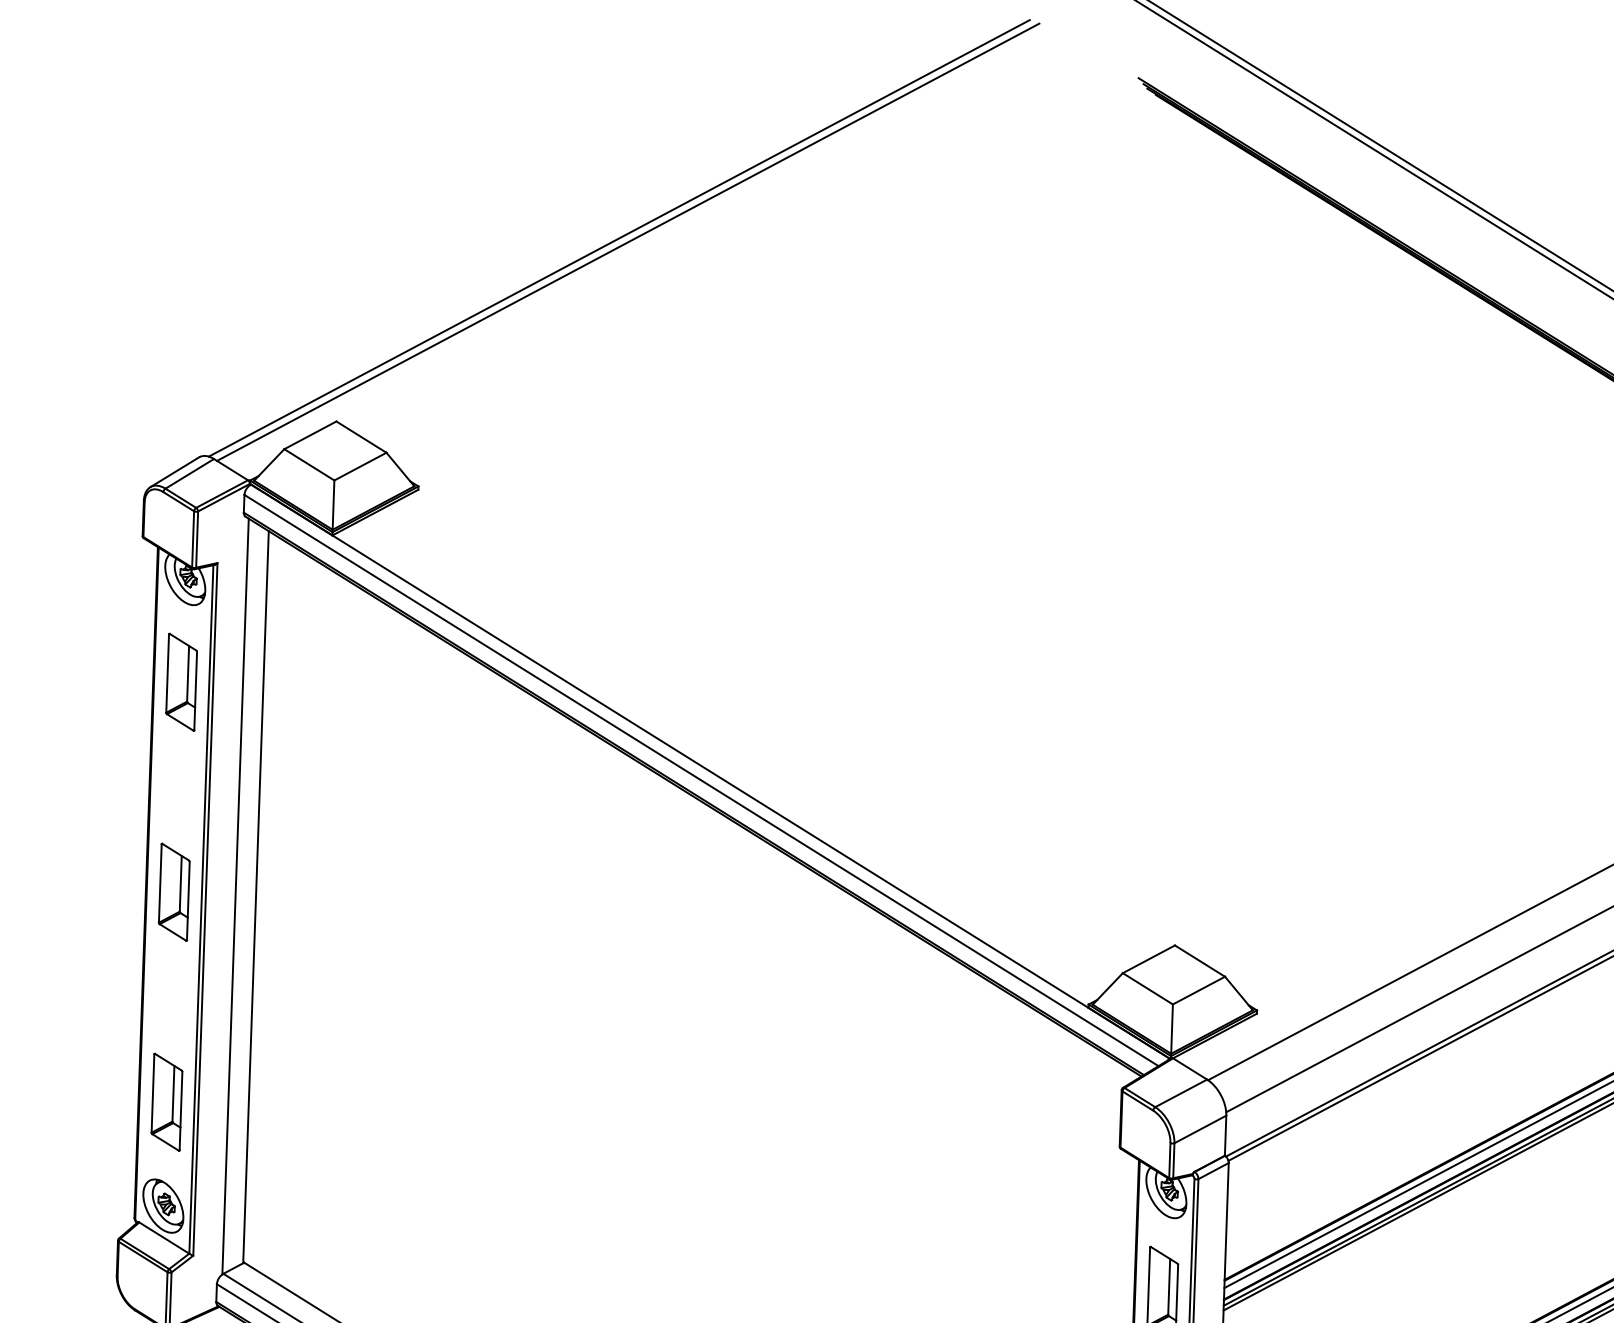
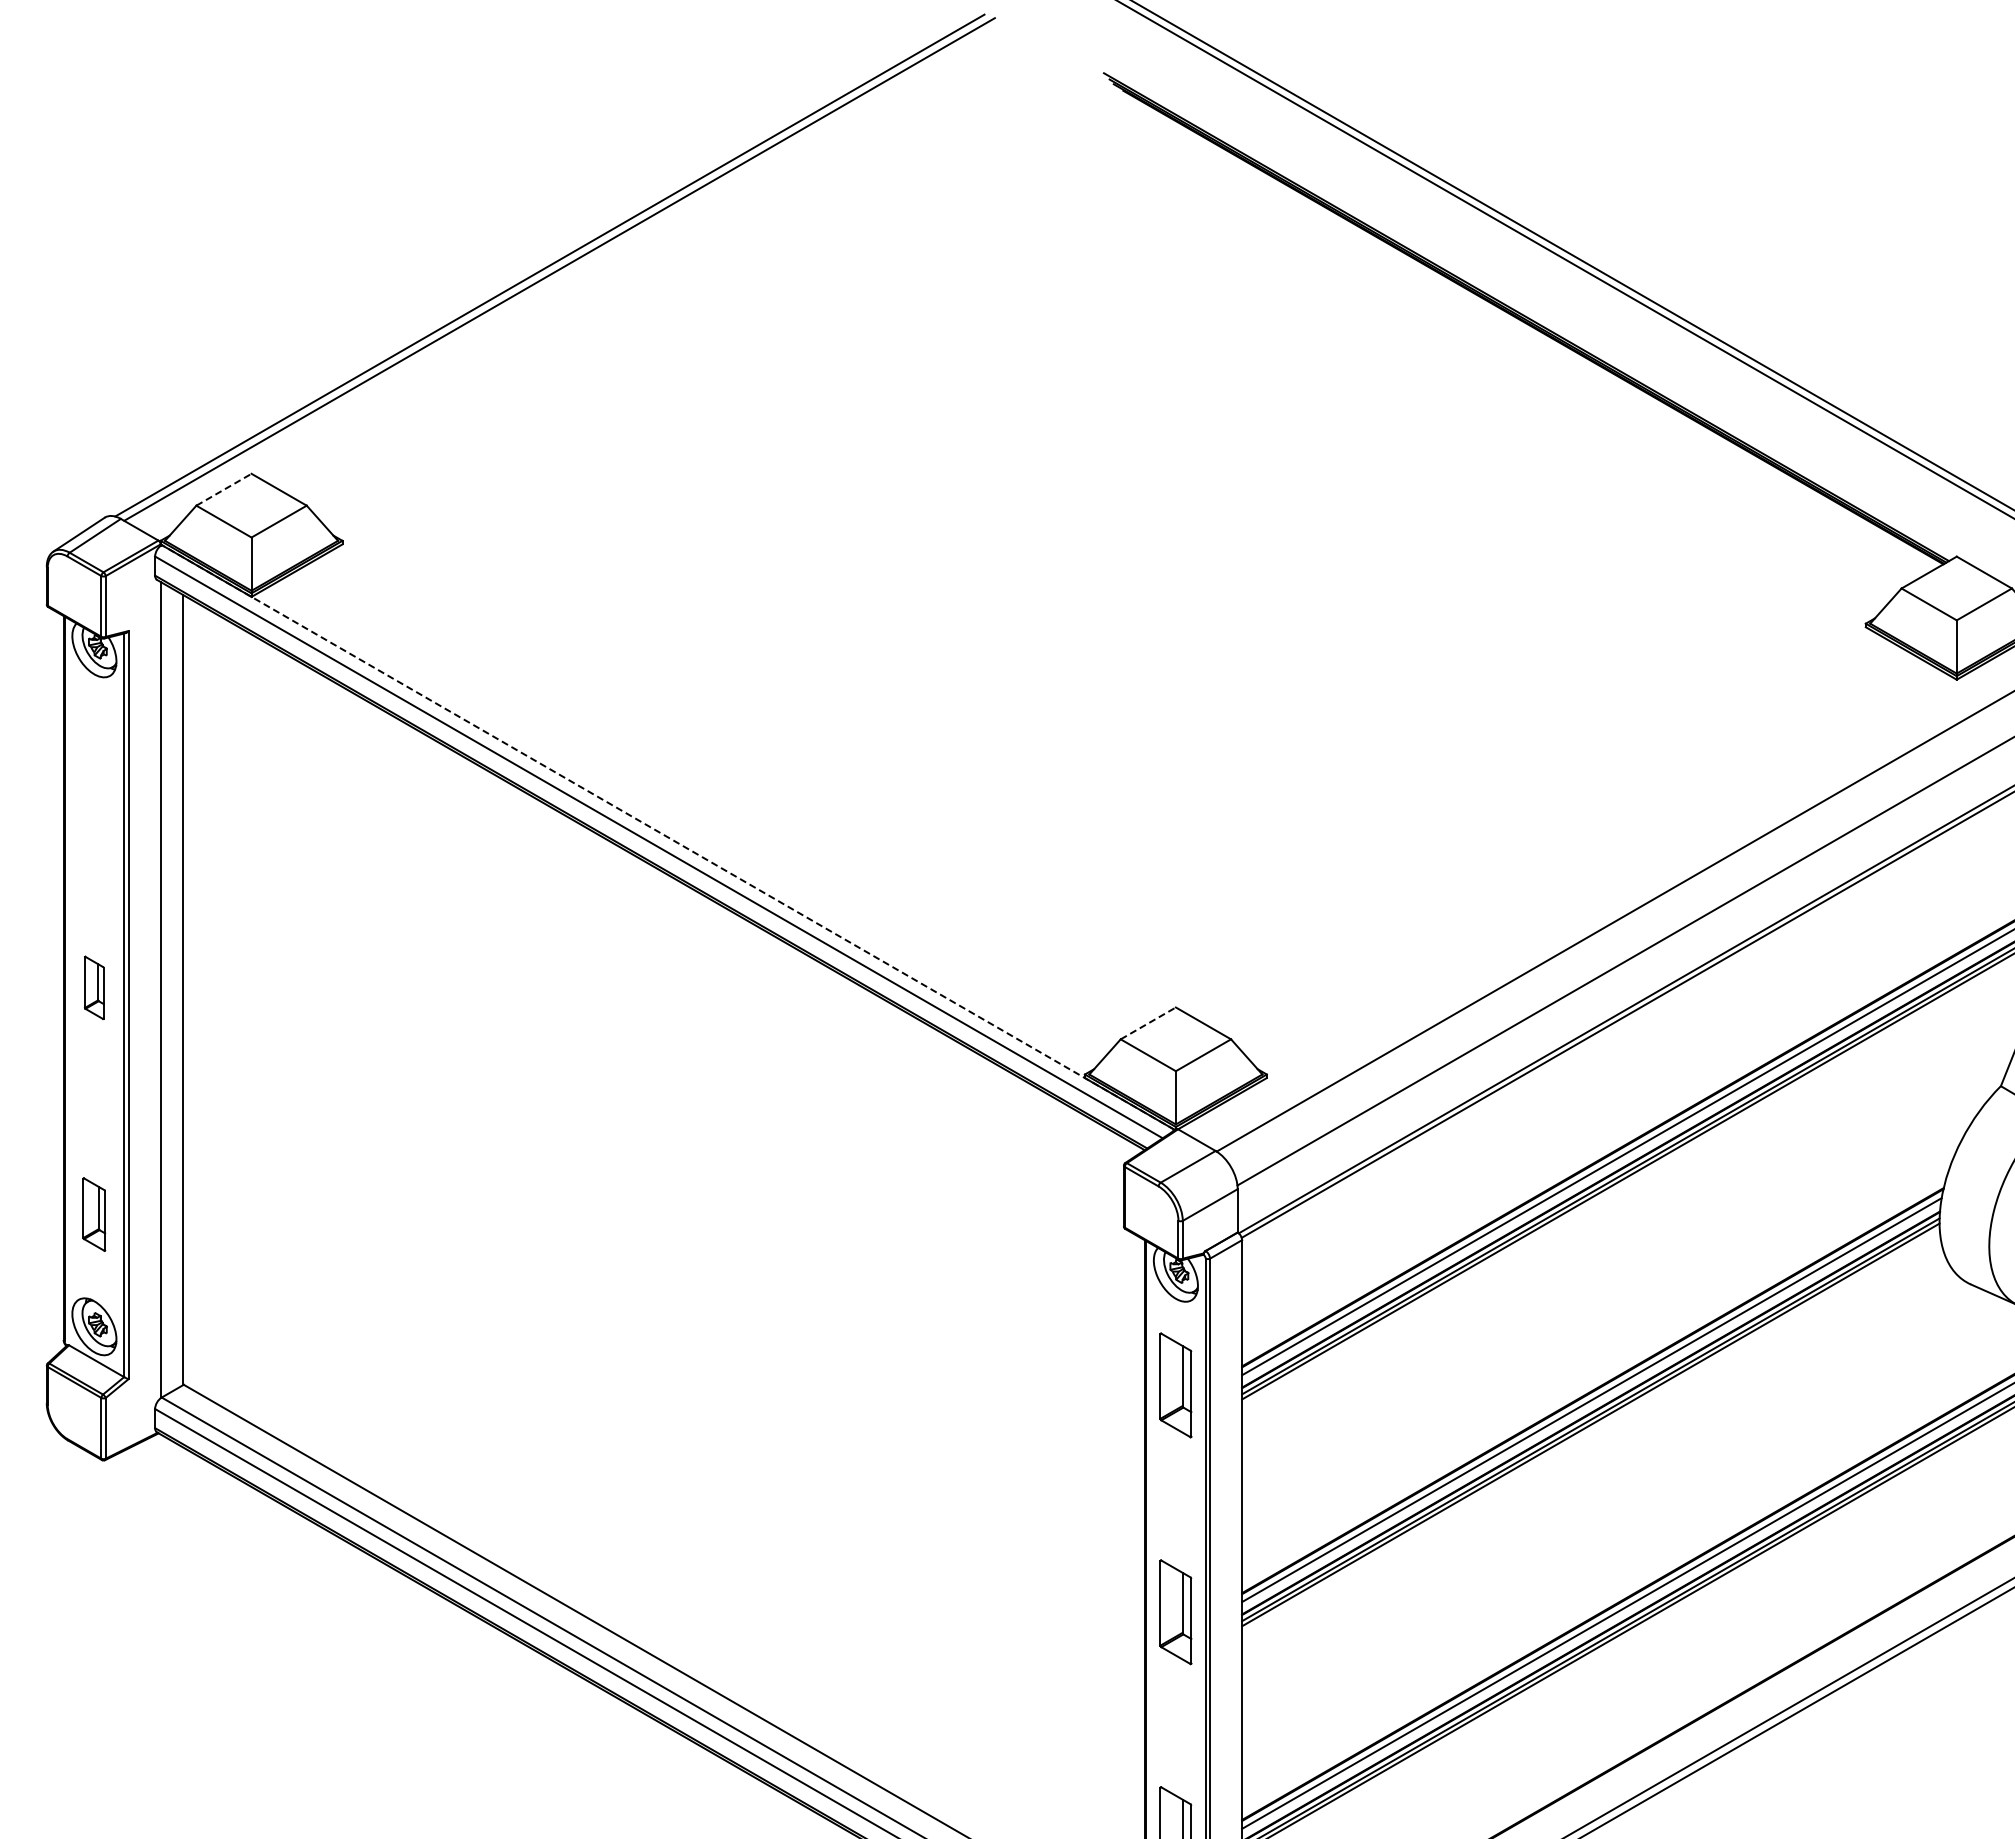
line: (309, 435) -> (223, 489), solid -> dashed
part: (180, 681) -> (93, 760), removed
line: (710, 771) -> (668, 837), solid -> dashed
part: (173, 891) -> (93, 987), size x0.6
line: (1149, 959) -> (1148, 1023), solid -> dashed
part: (166, 1102) -> (93, 1214), size x0.7

